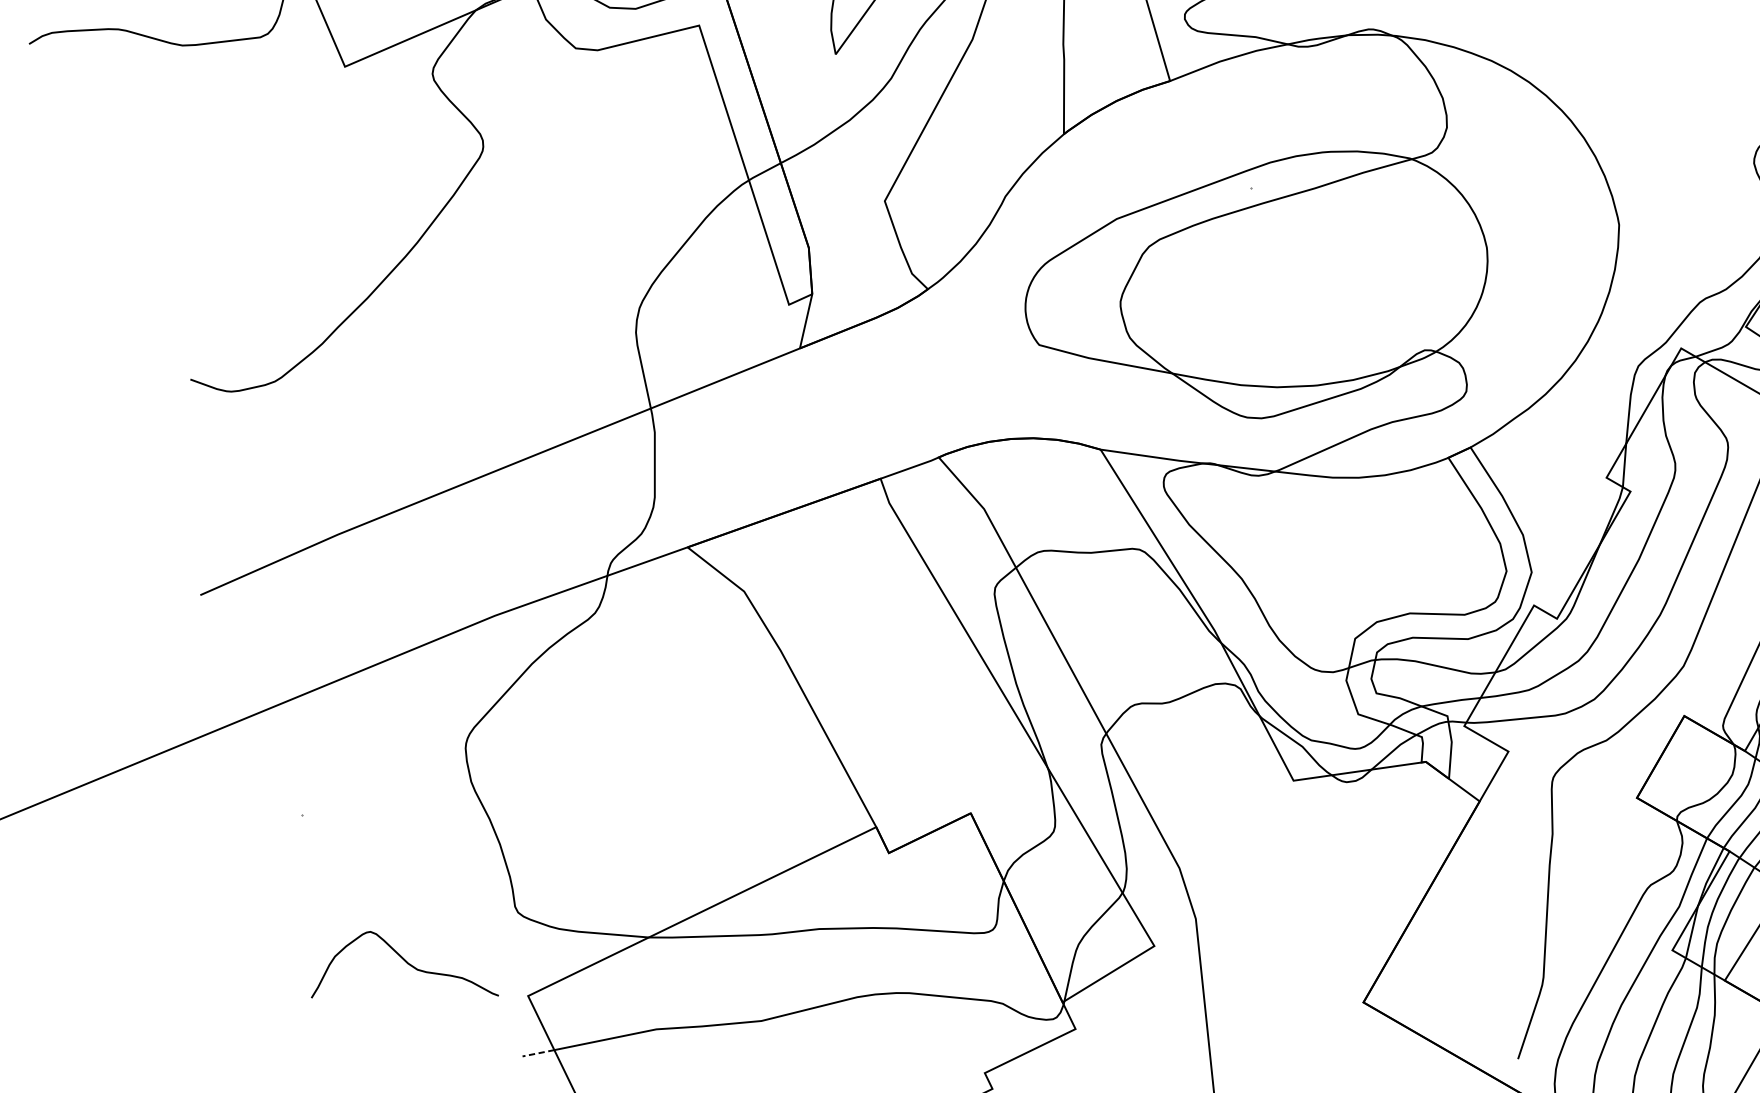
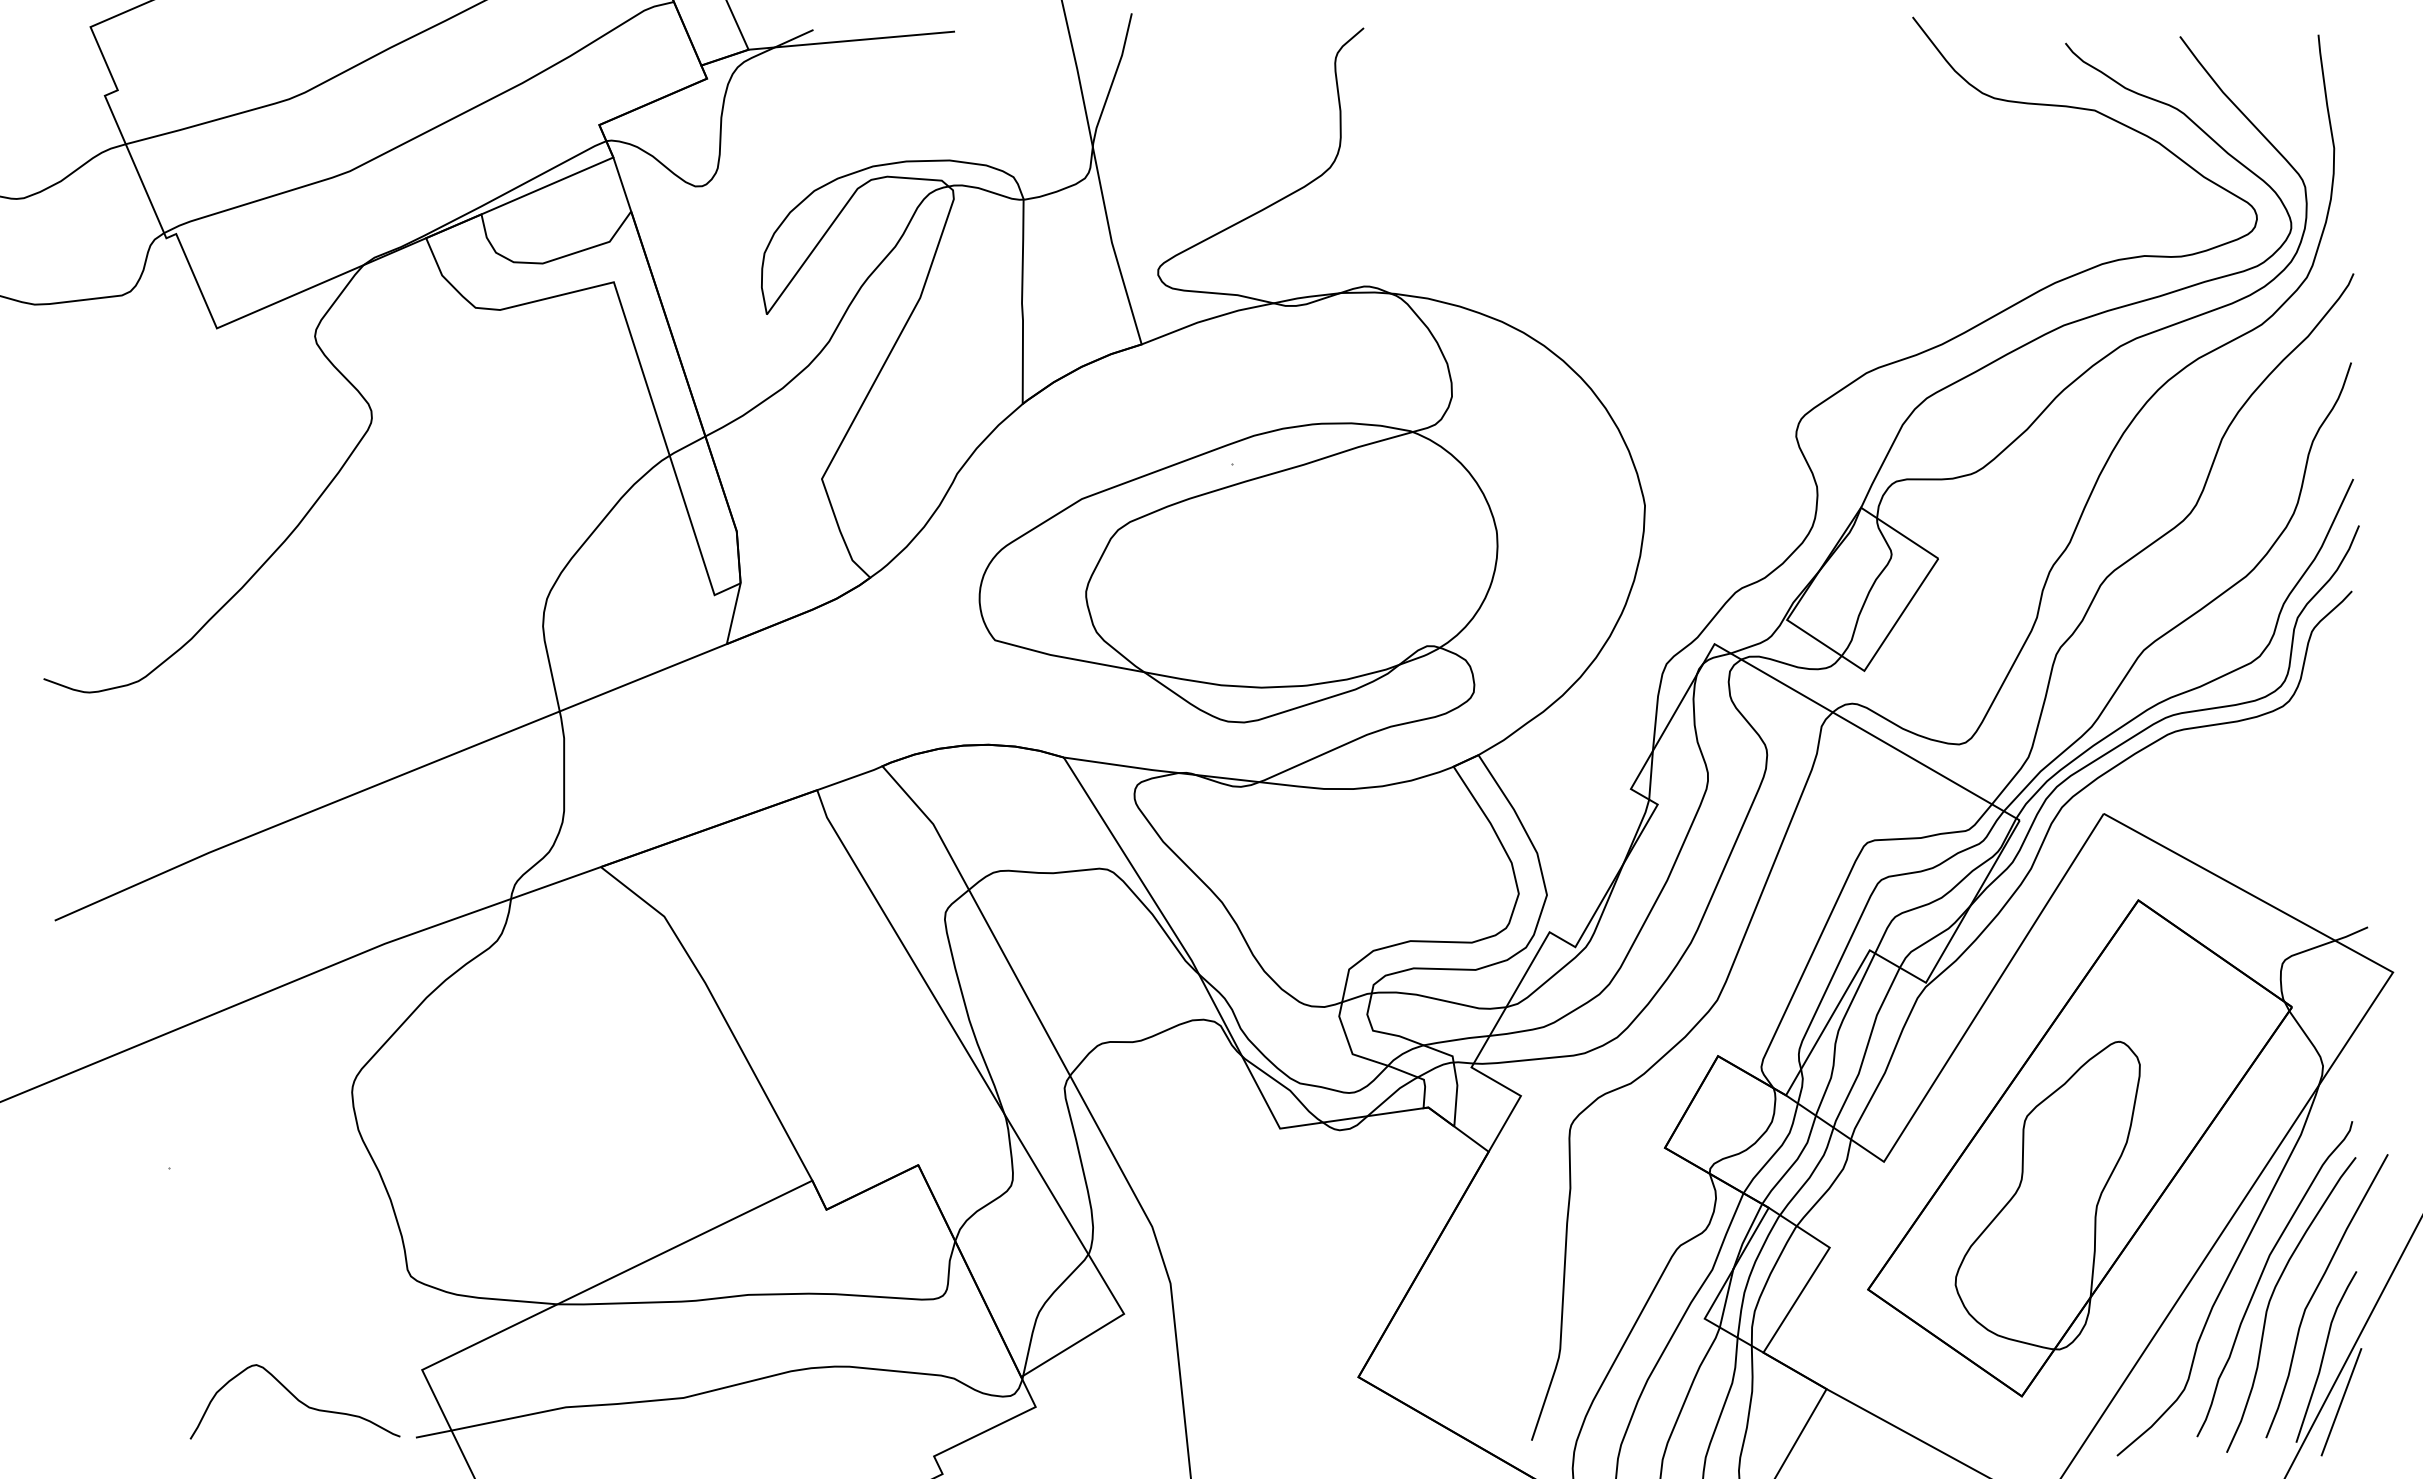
curve: (406, 962) -> (296, 1399), moved
line: (538, 1053) -> (433, 1434), dashed -> solid

